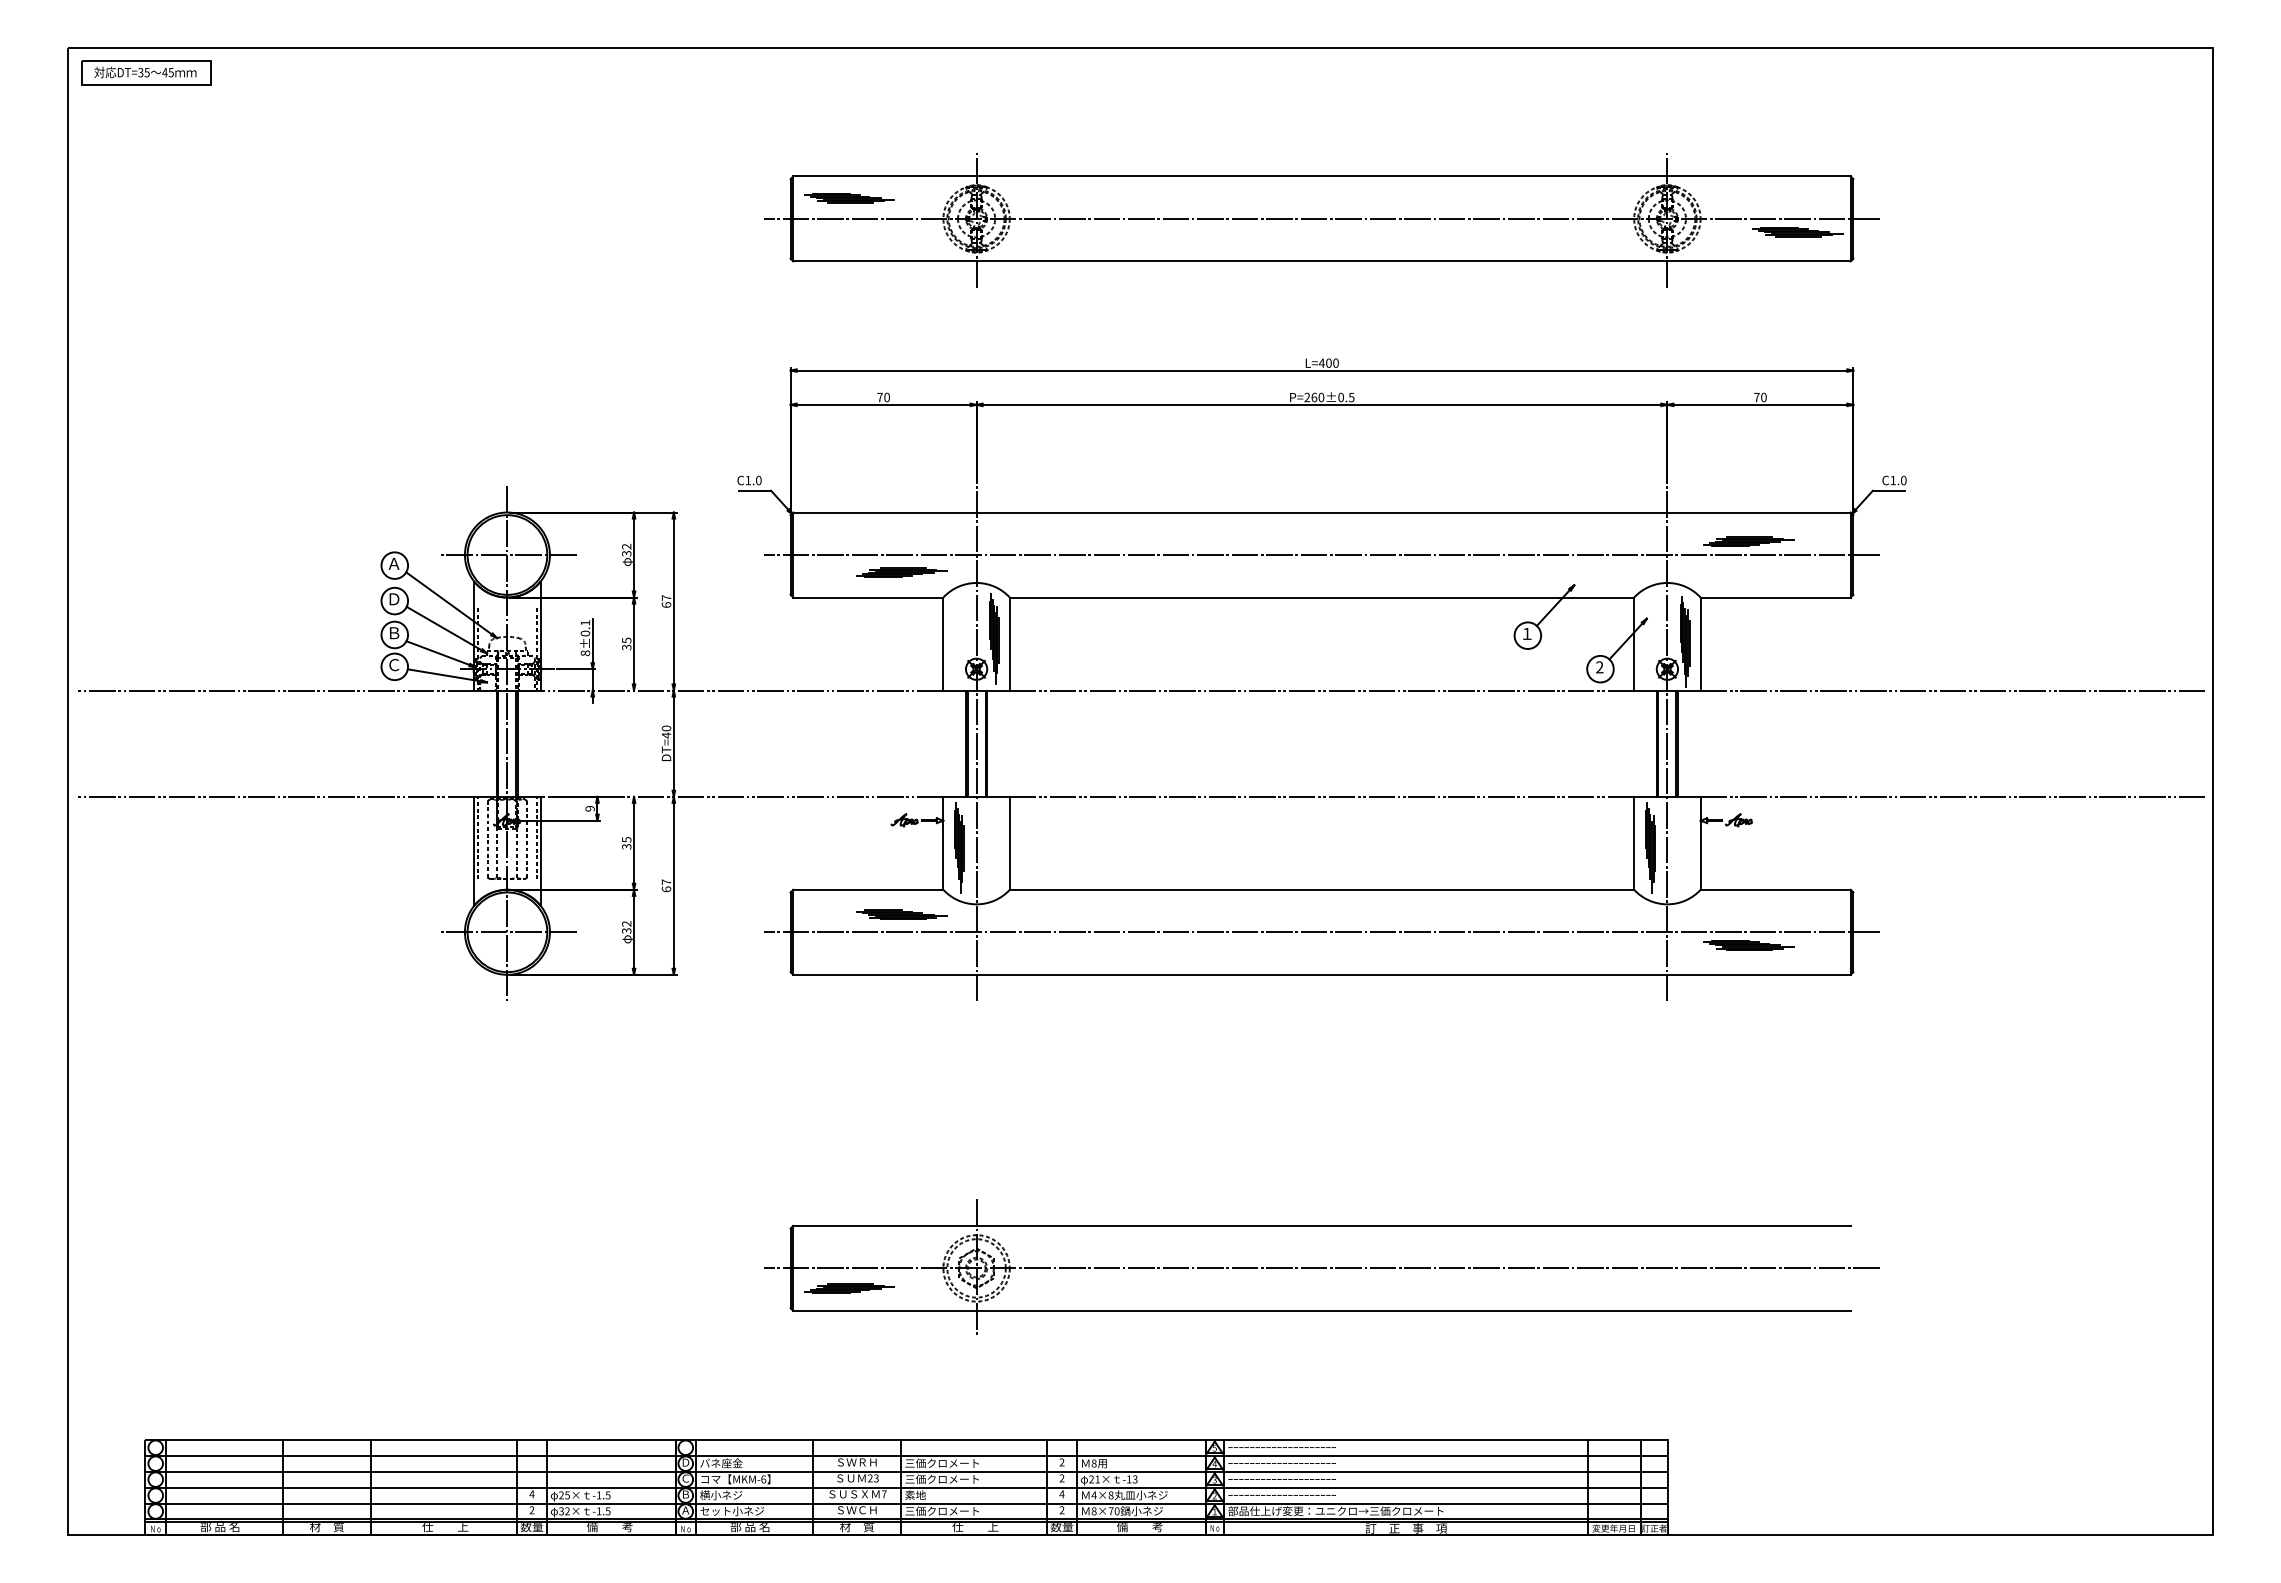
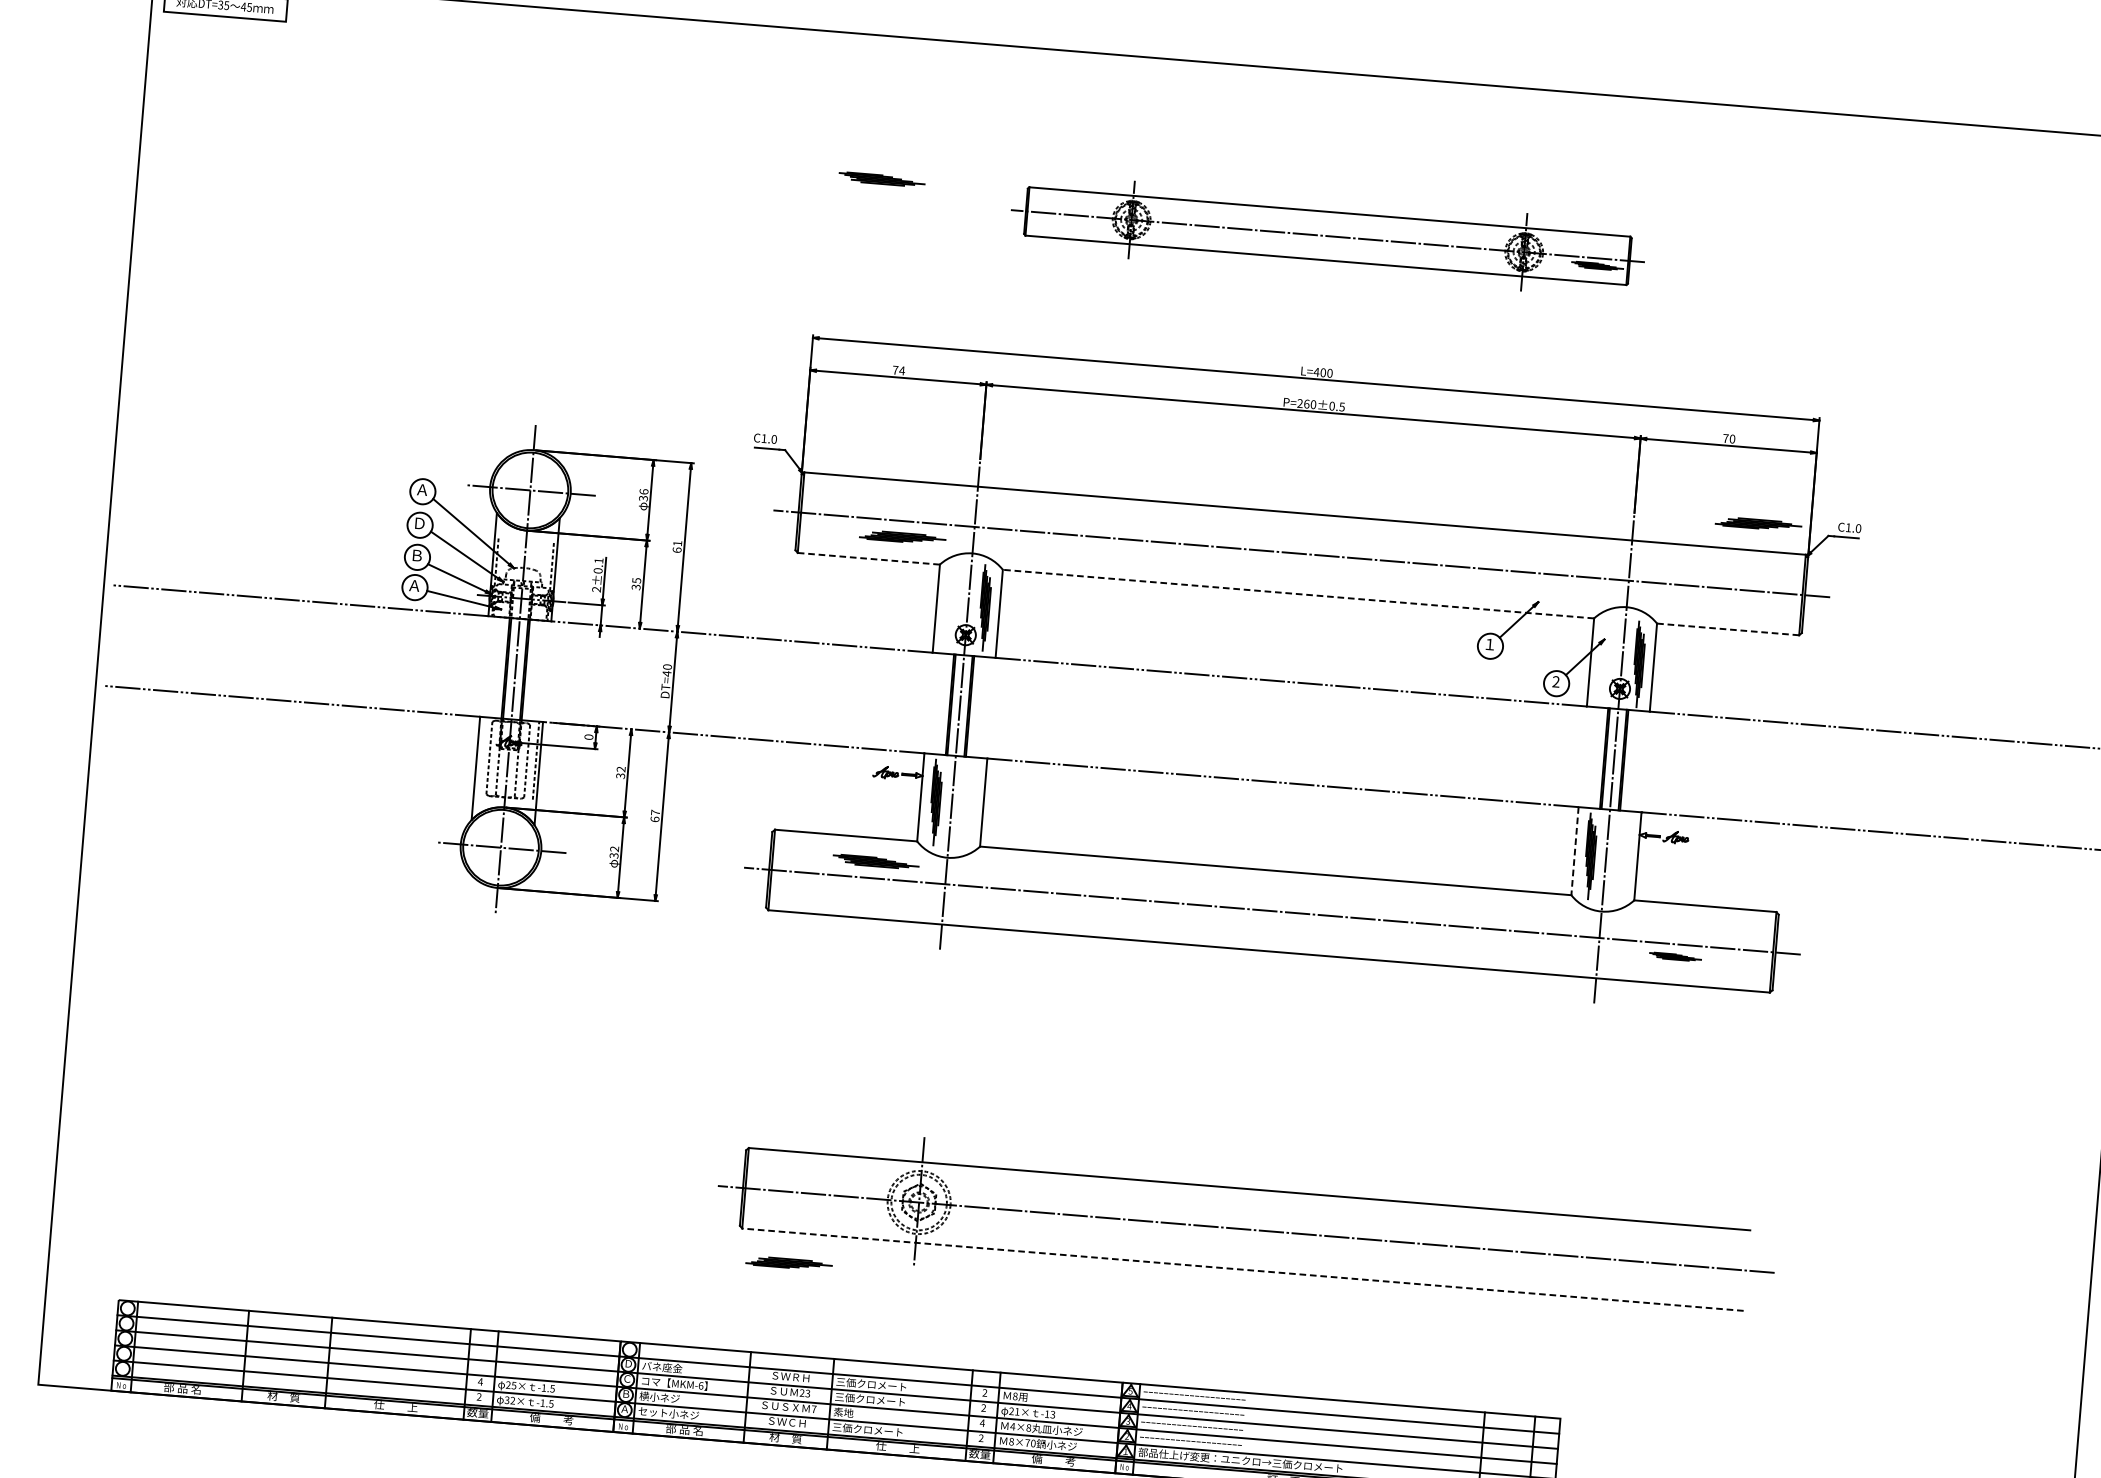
part: (1321, 220) -> (1327, 237), size x0.6
text: (887, 397) -> (902, 370), 70 -> 74
part: (1748, 541) -> (1758, 524), moved
text: (626, 546) -> (643, 491), 32 -> 36
text: (666, 597) -> (677, 543), 67 -> 61
line: (868, 597) -> (869, 558), solid -> dashed
line: (1321, 597) -> (1298, 594), solid -> dashed
line: (1775, 597) -> (1727, 629), solid -> dashed
text: (585, 653) -> (596, 589), 8±0.1 -> 2±0.1
text: (393, 665) -> (413, 586), Ｃ -> Ａ
text: (589, 808) -> (588, 736), 9 -> 0
line: (478, 837) -> (481, 755), removed
text: (626, 839) -> (621, 769), 35 -> 32
line: (1634, 843) -> (1575, 851), solid -> dashed
part: (1748, 945) -> (1675, 956), size x0.6
part: (849, 1288) -> (789, 1263), moved
line: (1322, 1310) -> (1243, 1269), solid -> dashed

